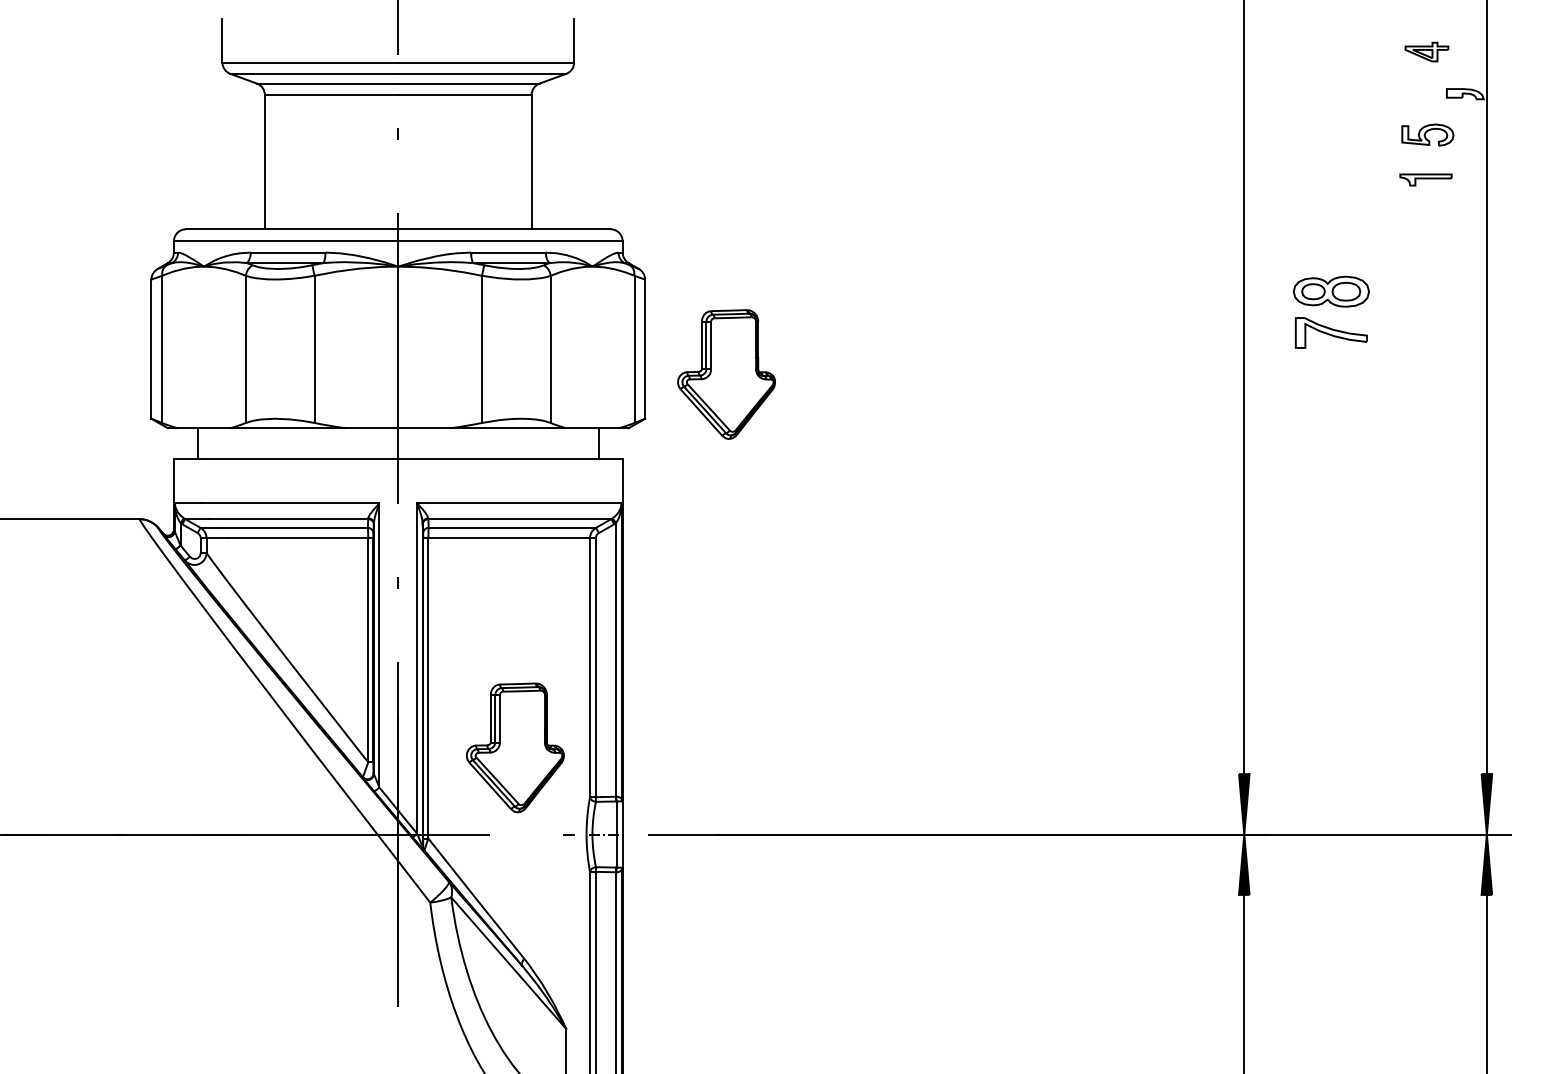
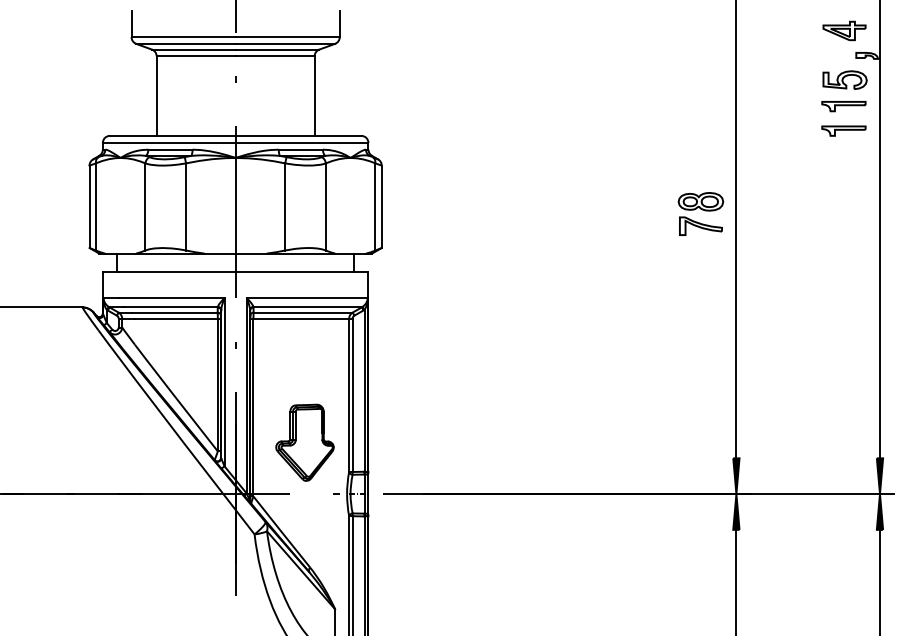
part: (1426, 51) -> (844, 30), size x1.67
part: (1426, 134) -> (844, 79), size x1.43
part: (1425, 179) -> (843, 106), size x1.43
part: (1425, 220) -> (843, 130), added
part: (1330, 311) -> (700, 213), moved
part: (725, 373) -> (429, 221), removed

